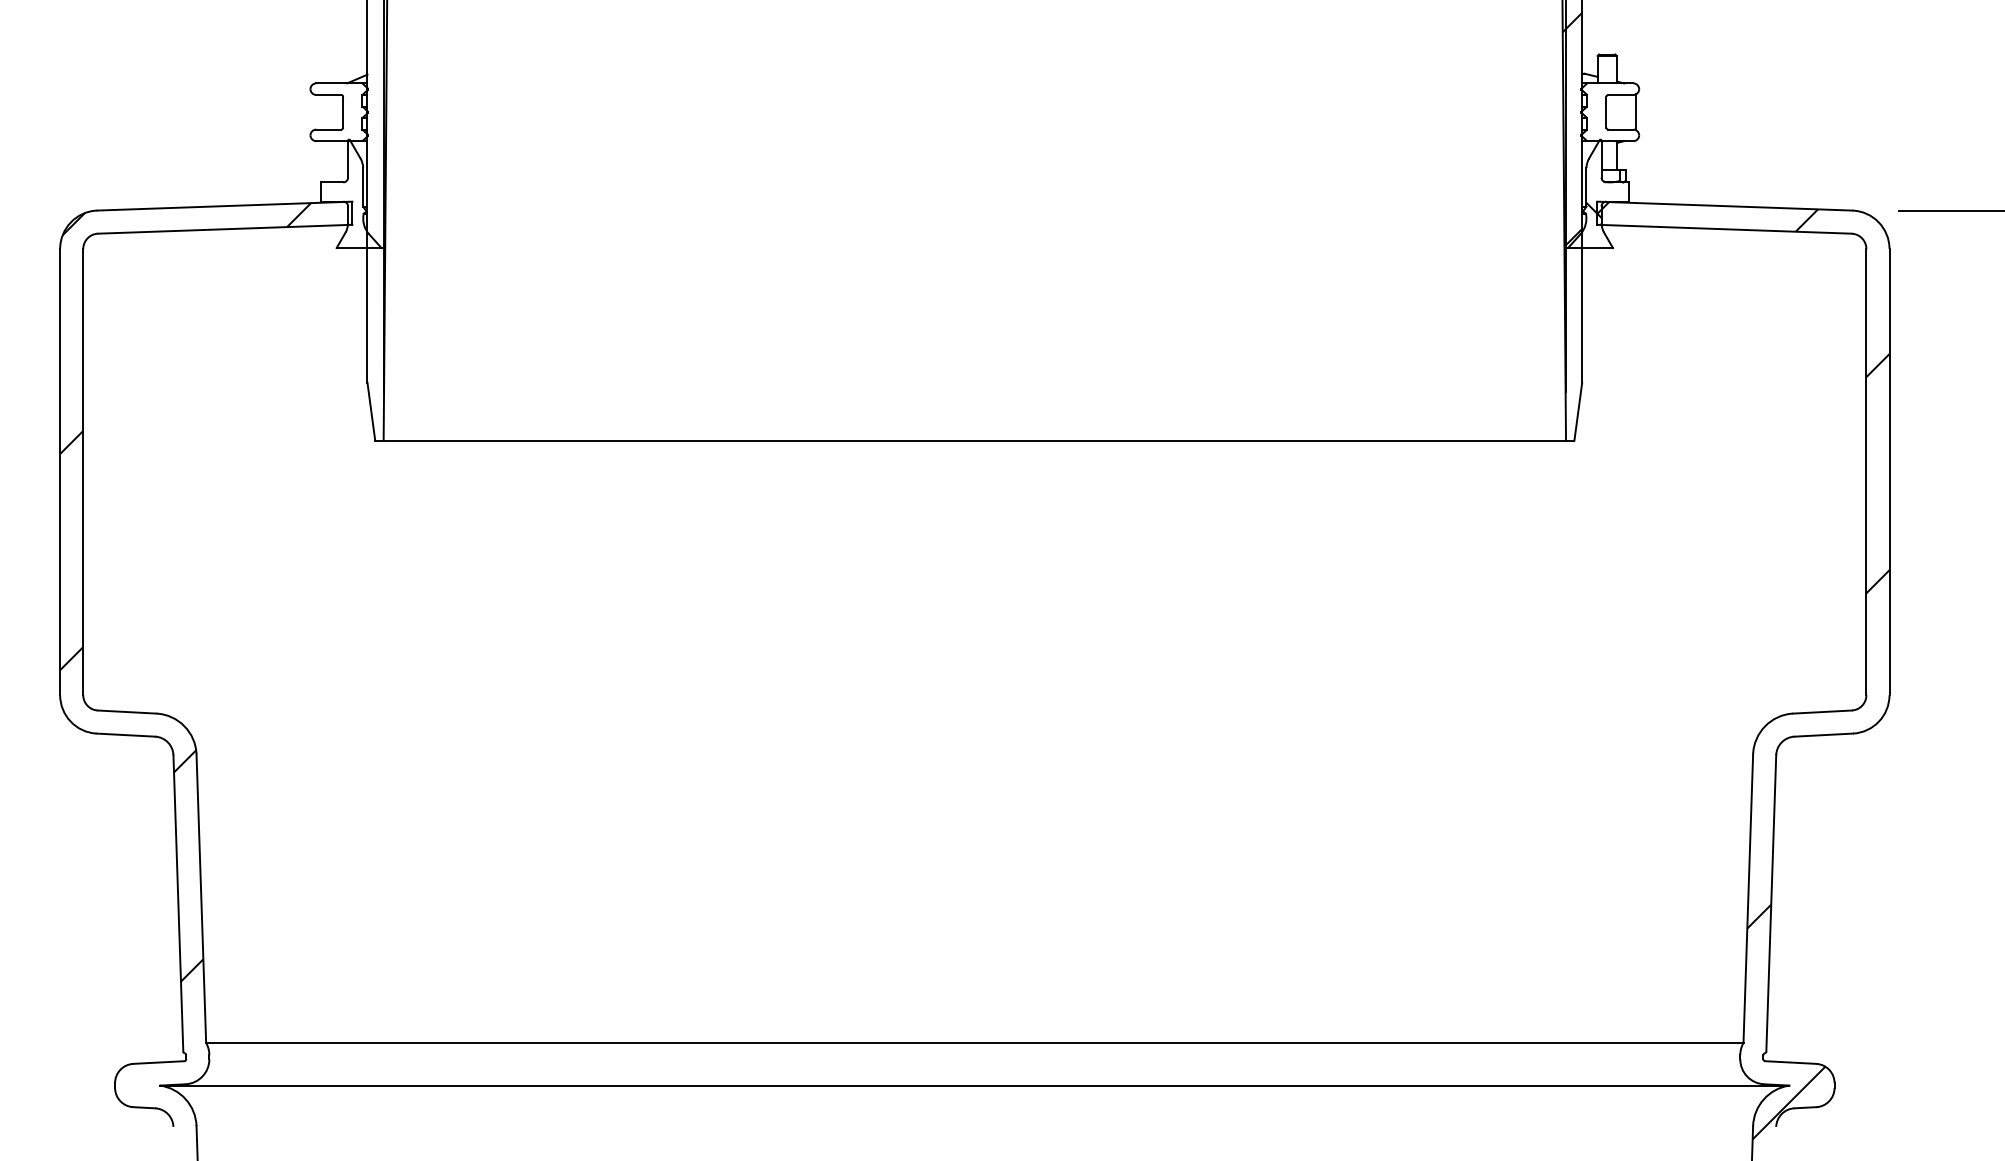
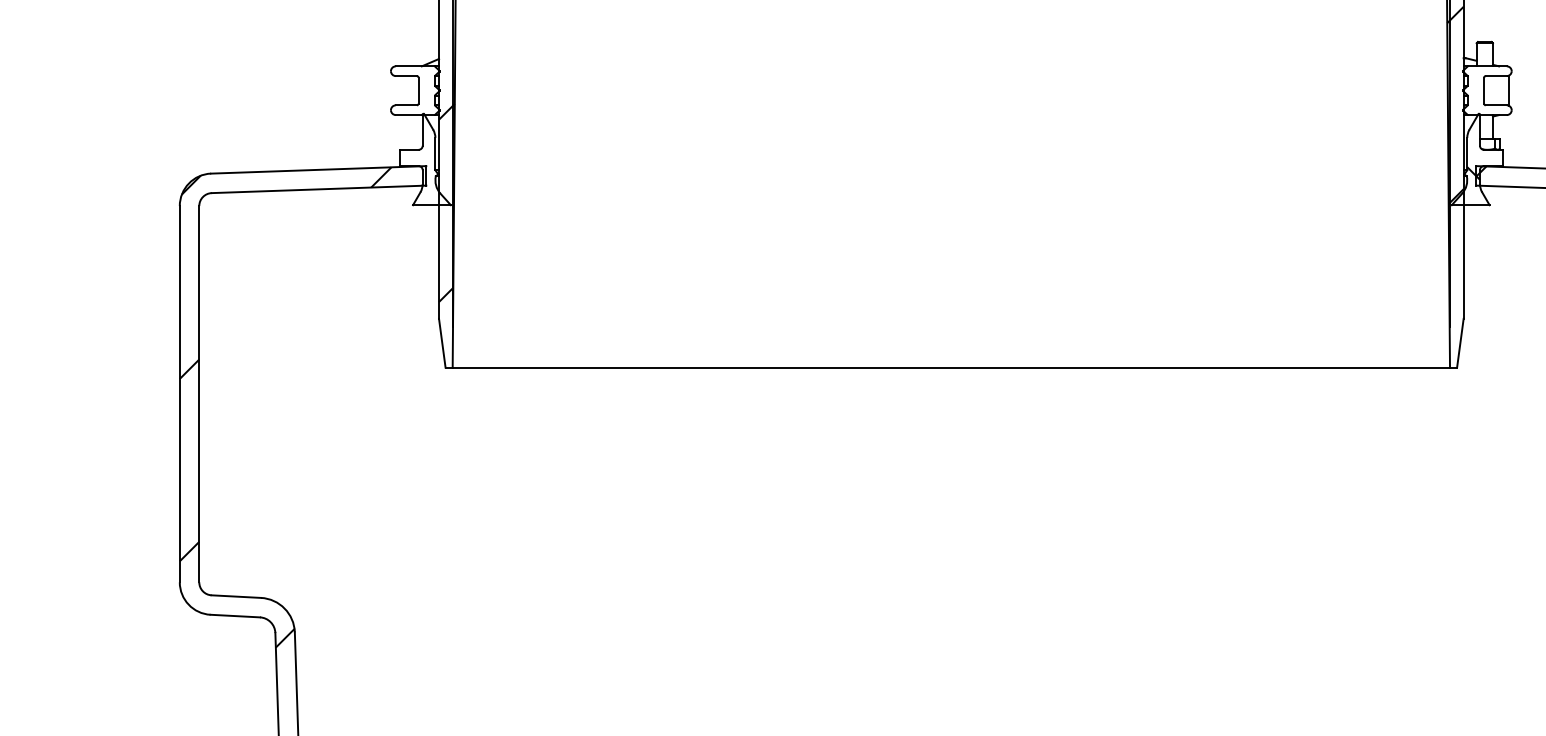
hatch: (376, 245) -> (446, 203), added

